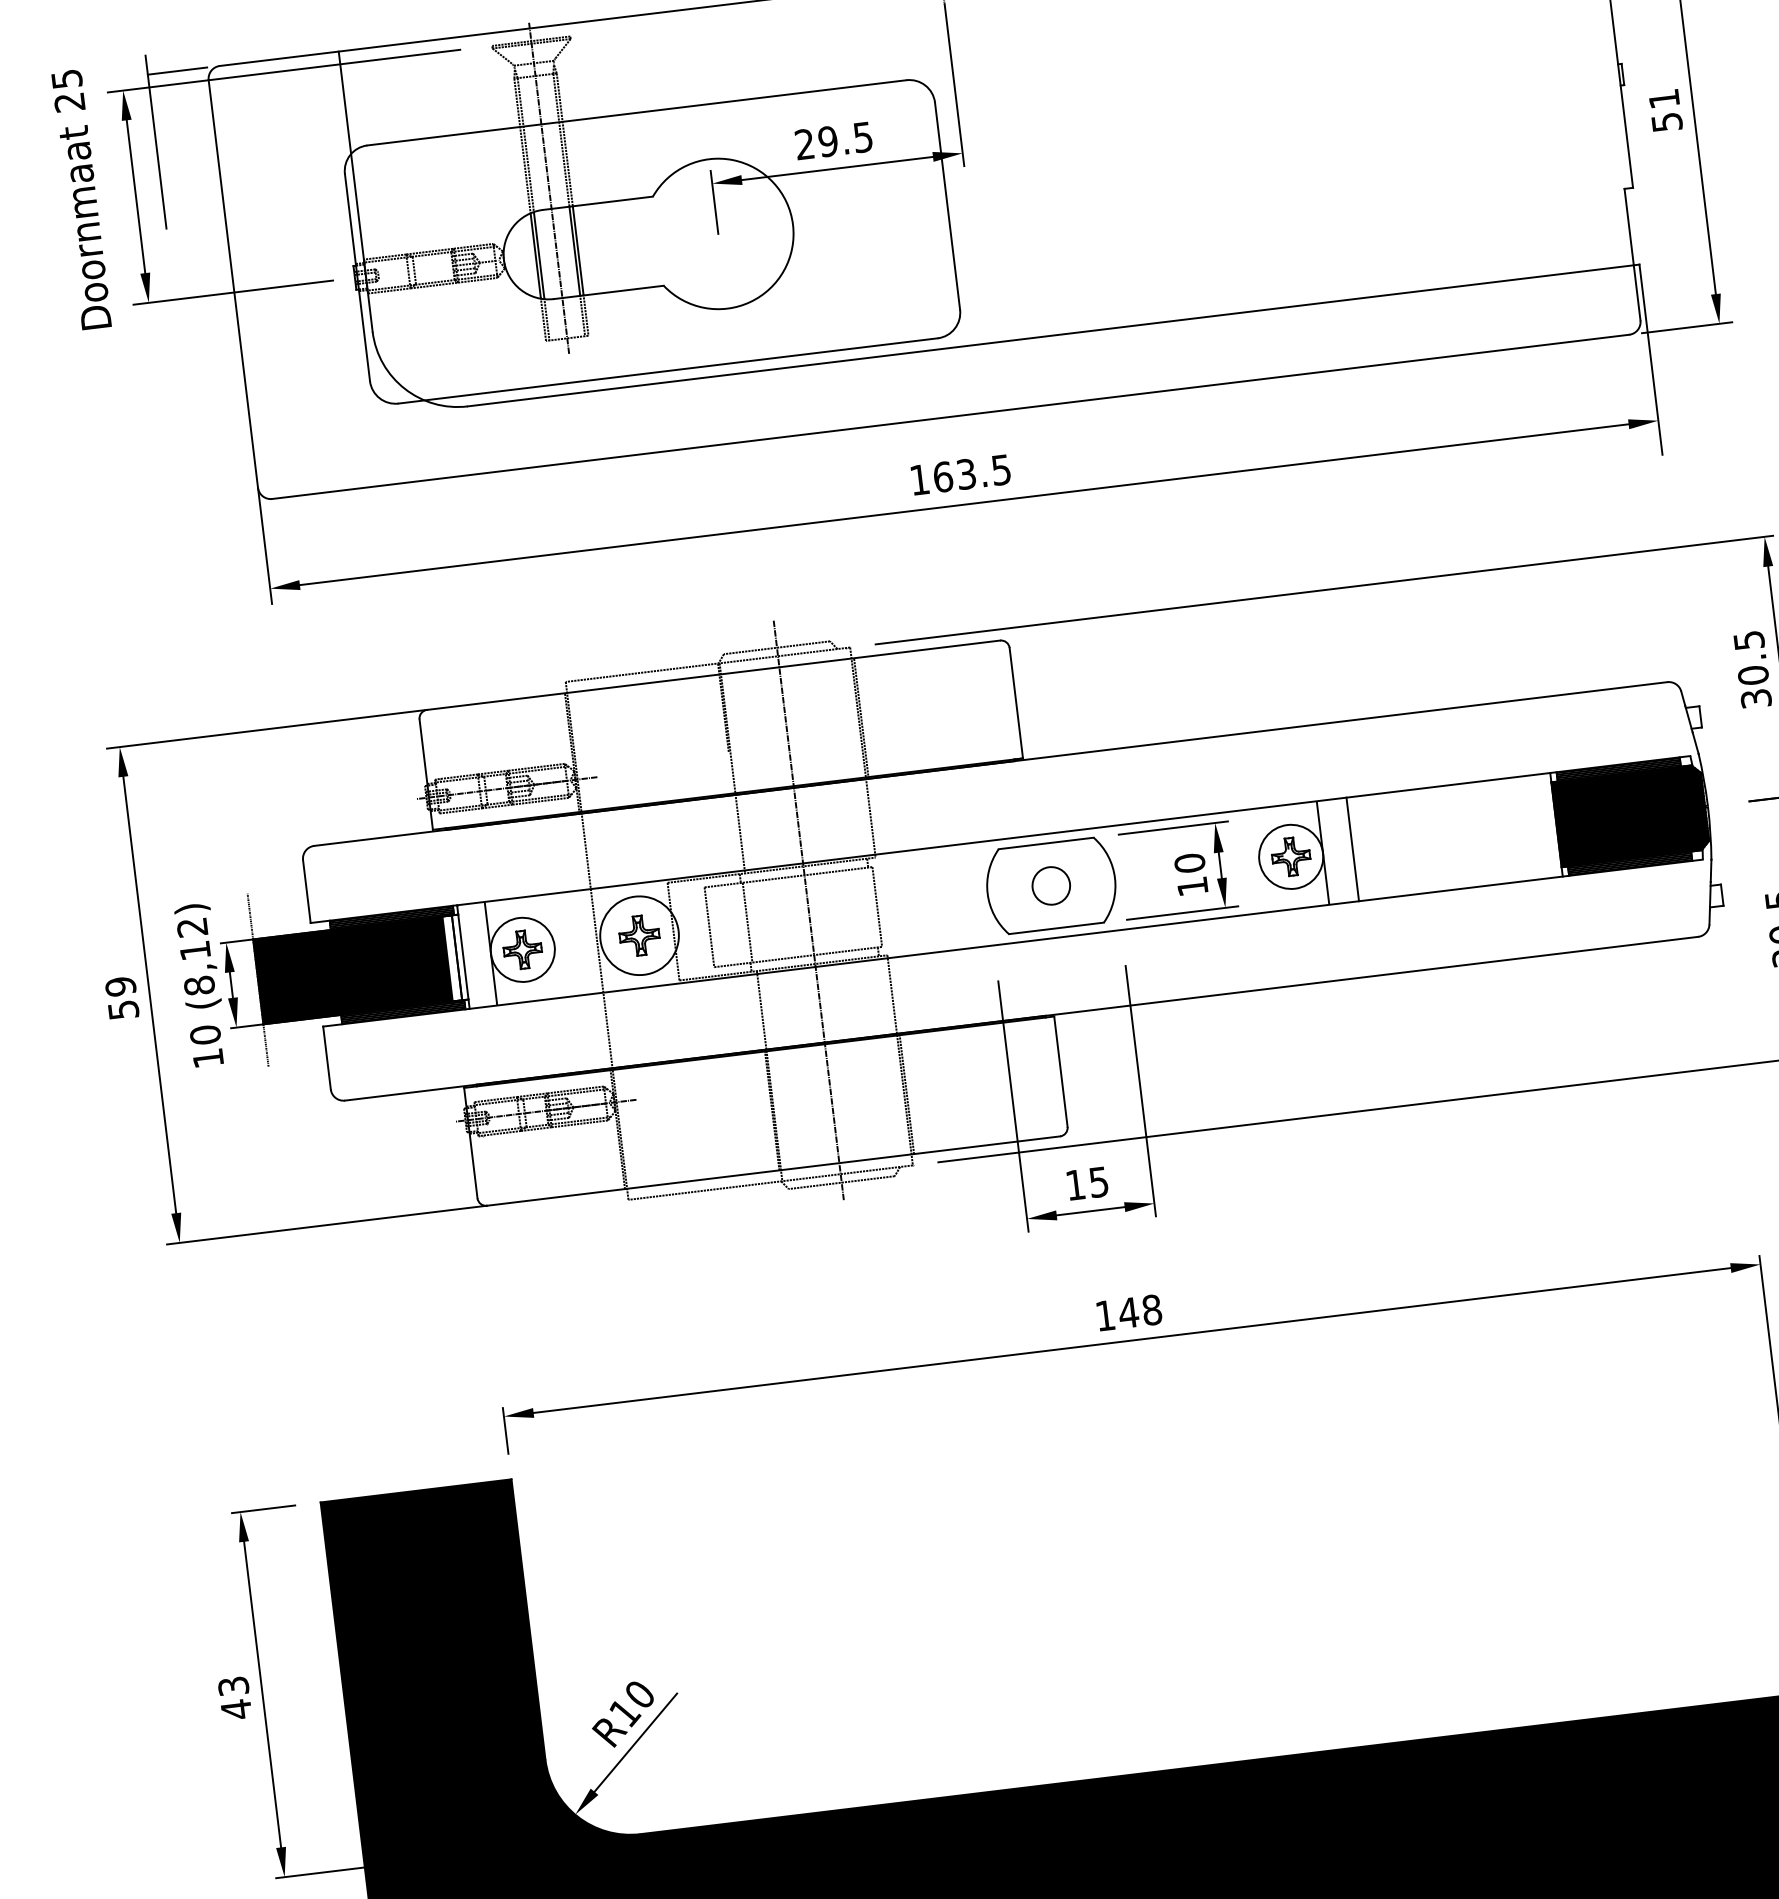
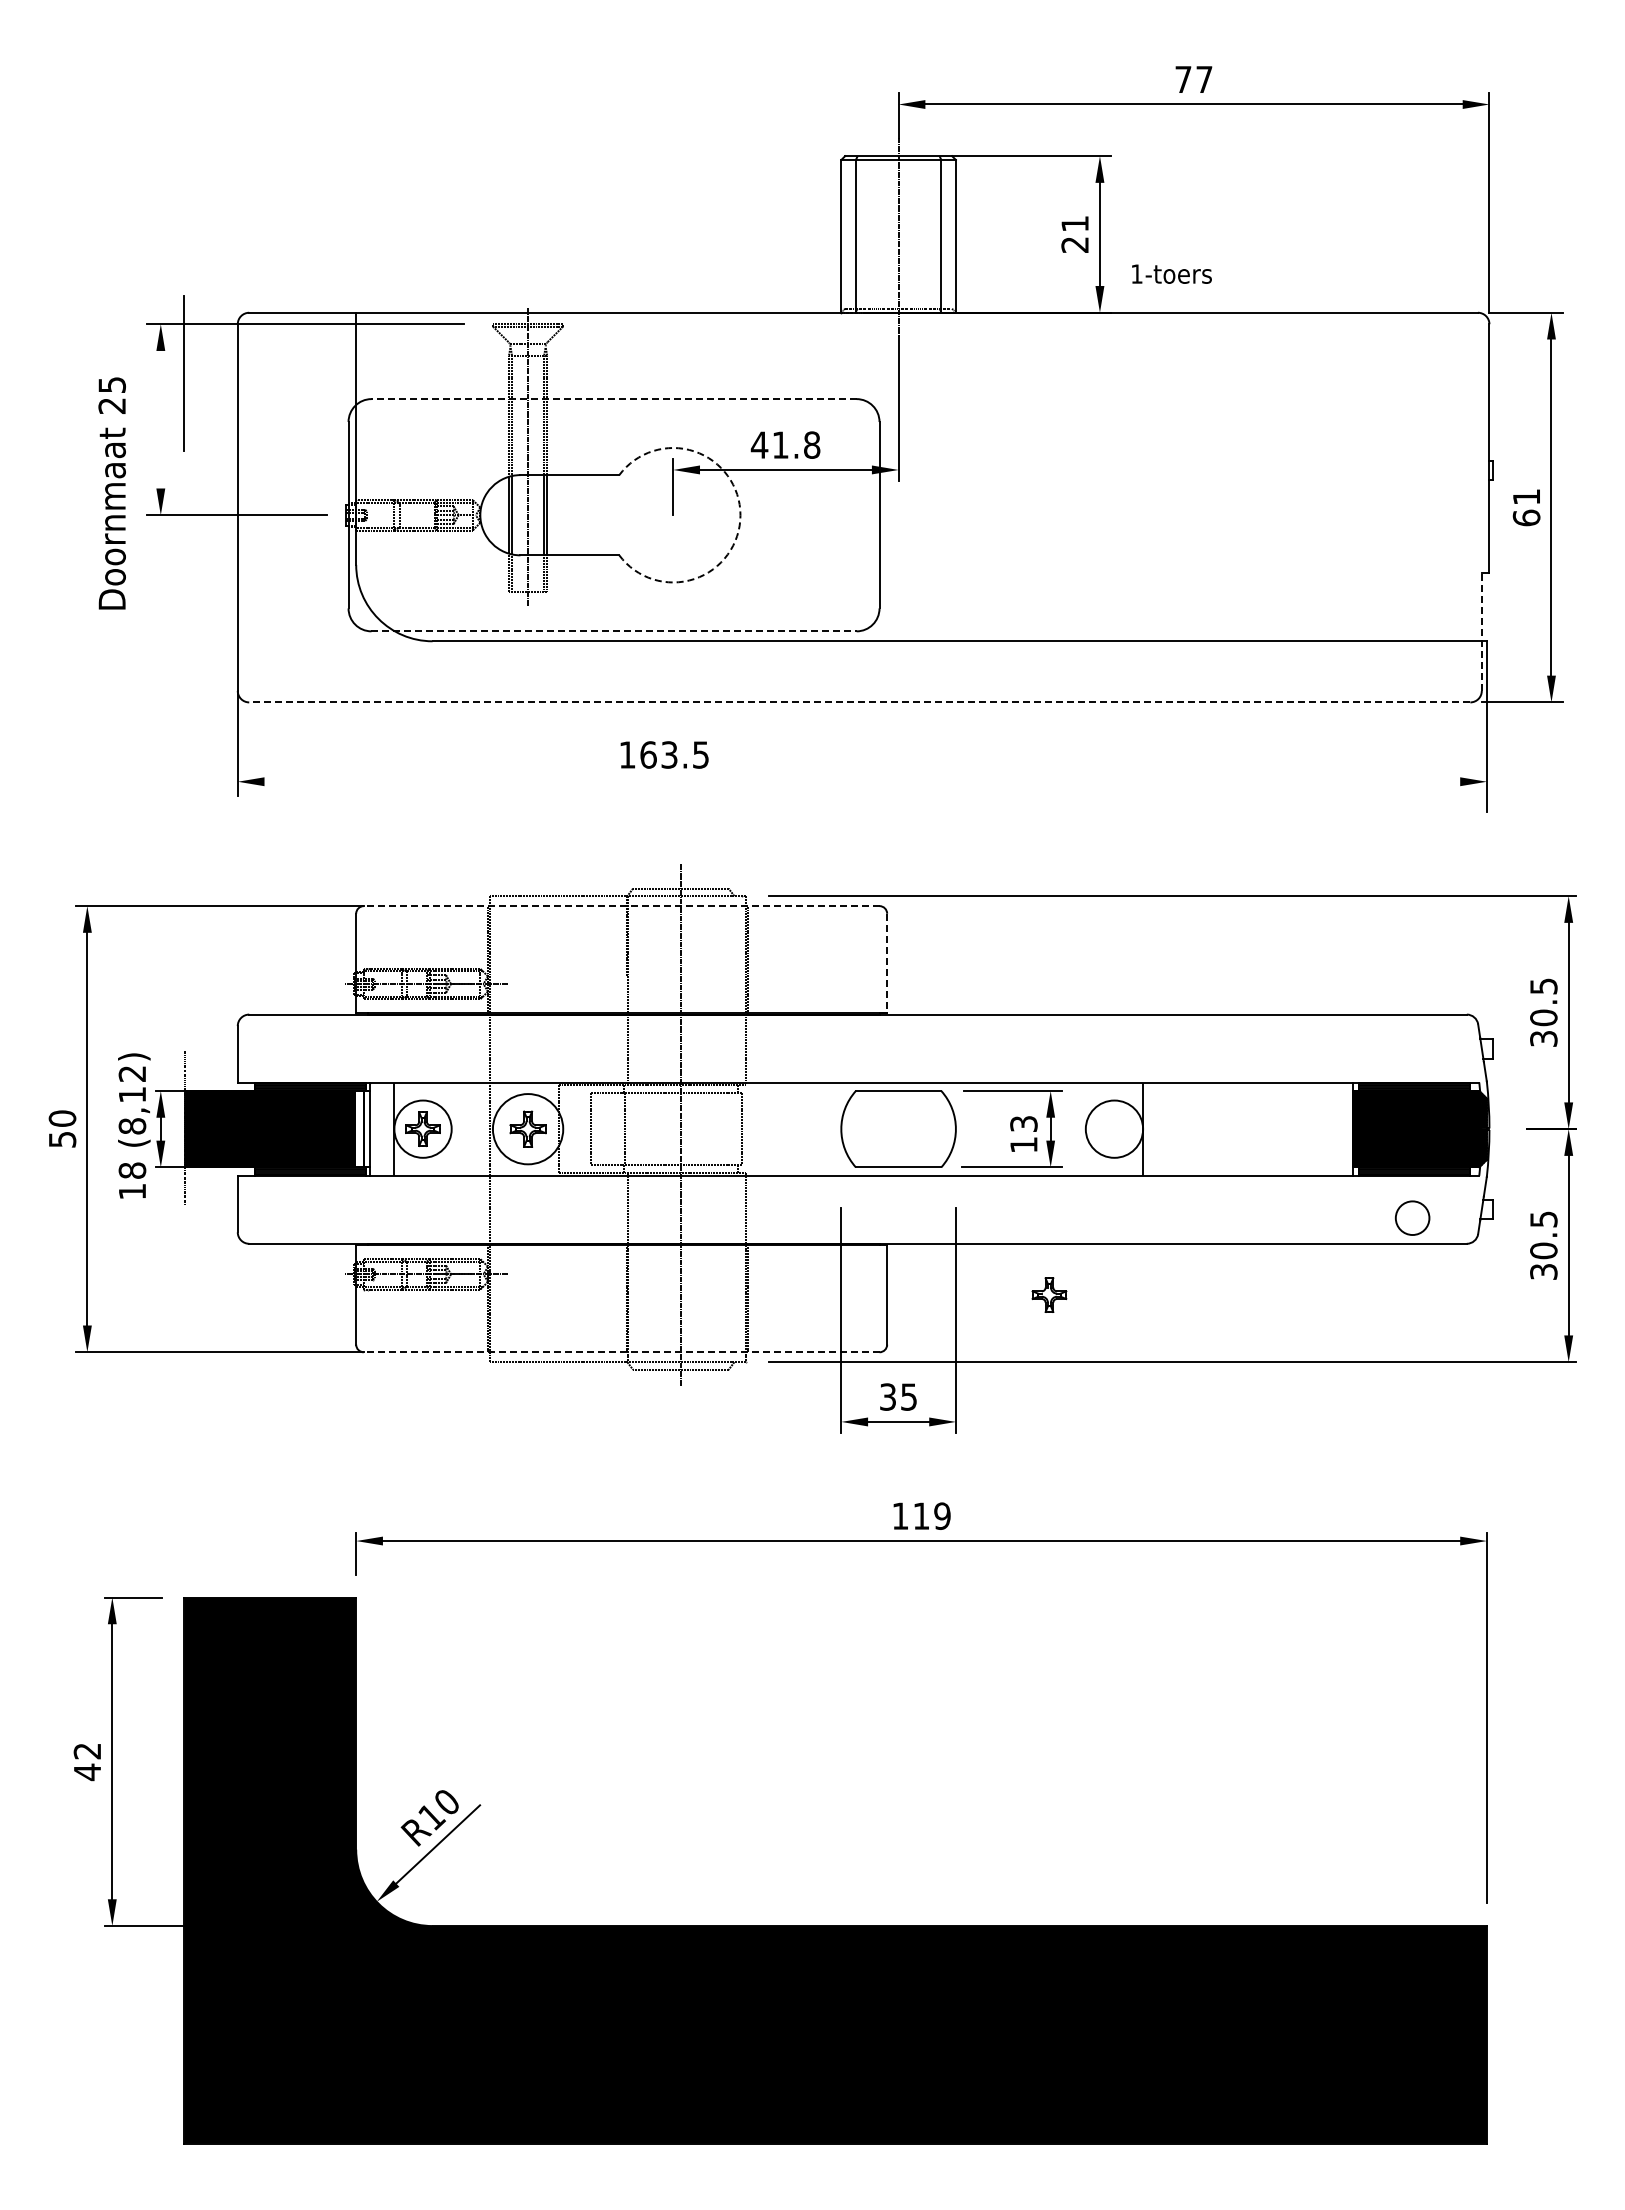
line: (176, 70) -> (210, 312), removed
line: (637, 113) -> (614, 399), solid -> dashed
text: (1666, 121) -> (1526, 517), 51 -> 61
text: (833, 140) -> (785, 444), 29.5 -> 41.8
line: (135, 196) -> (160, 419), removed
text: (80, 199) -> (111, 493), moved
arc: (793, 225) -> (740, 515), solid -> dashed
line: (1632, 254) -> (1481, 631), solid -> dashed
line: (668, 371) -> (614, 631), solid -> dashed
line: (950, 417) -> (859, 702), solid -> dashed
text: (960, 474) -> (664, 754), moved
line: (964, 504) -> (862, 781), removed
line: (713, 675) -> (621, 906), solid -> dashed
line: (1016, 703) -> (887, 963), solid -> dashed
line: (1352, 848) -> (1169, 1128), removed
part: (1291, 856) -> (1049, 1294), moved
text: (1189, 862) -> (1023, 1123), 10 -> 13
circle: (1051, 885) -> (1412, 1217), moved
text: (120, 986) -> (62, 1118), 59 -> 50
text: (205, 1034) -> (132, 1170), 10 -> 18
line: (773, 1171) -> (621, 1352), solid -> dashed
text: (1074, 1184) -> (887, 1396), 15 -> 35
text: (1139, 1310) -> (931, 1515), 148 -> 119
text: (233, 1686) -> (87, 1751), 43 -> 42

